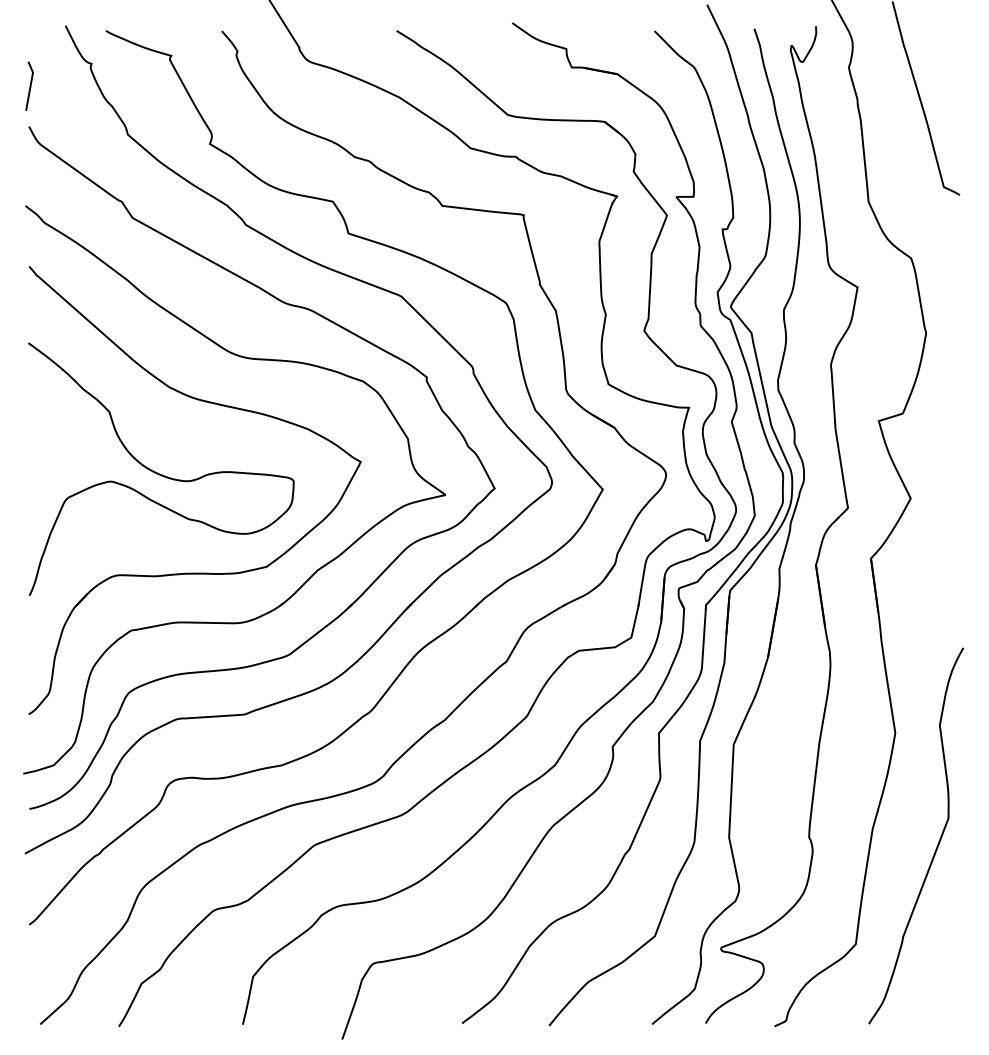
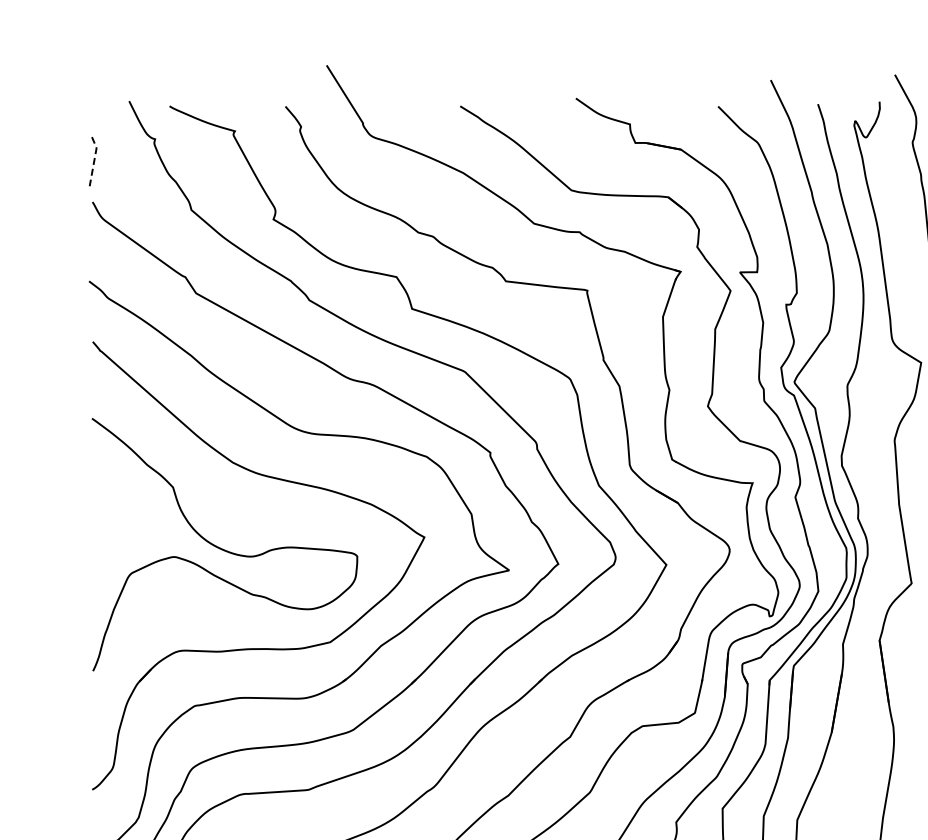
line: (30, 85) -> (94, 160), solid -> dashed

